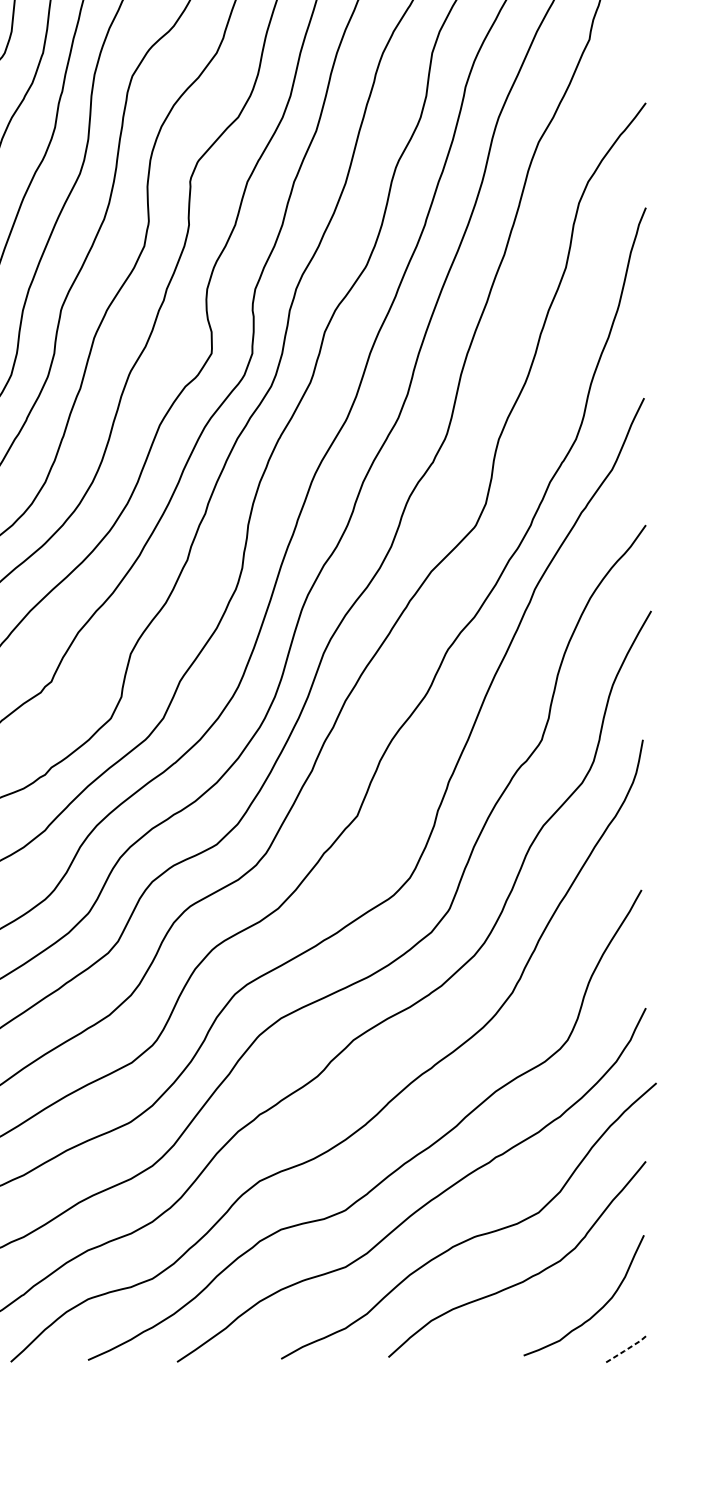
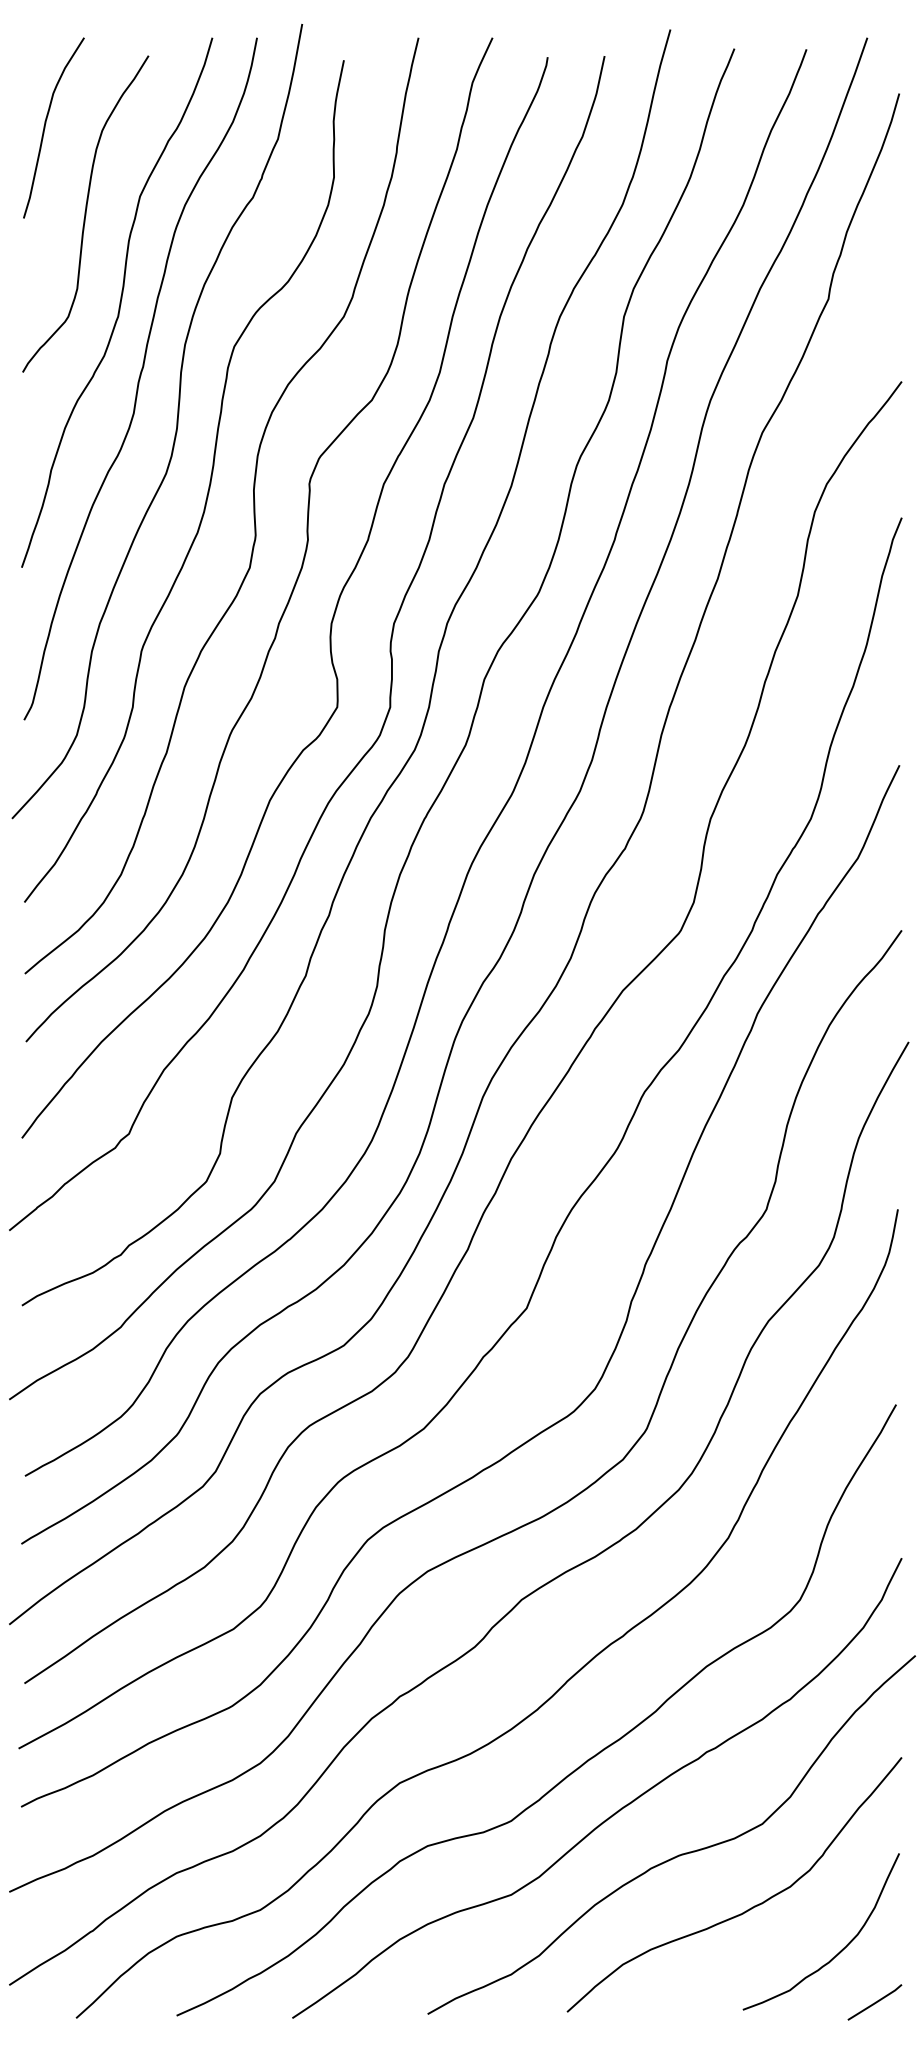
line: (625, 1349) -> (875, 2002), dashed -> solid

